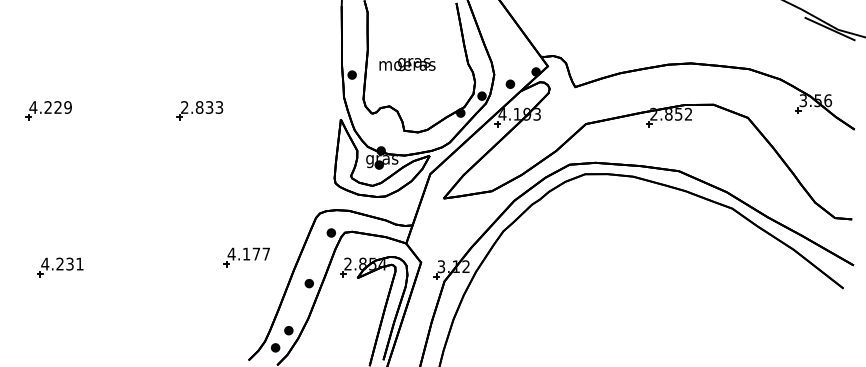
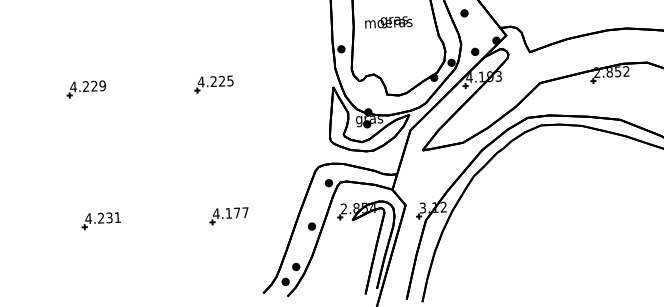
part: (499, 37) -> (464, 12), added
text: (407, 64) -> (388, 22), moved
text: (201, 107) -> (215, 81), 2.833 -> 4.225
part: (246, 257) -> (228, 216), moved

